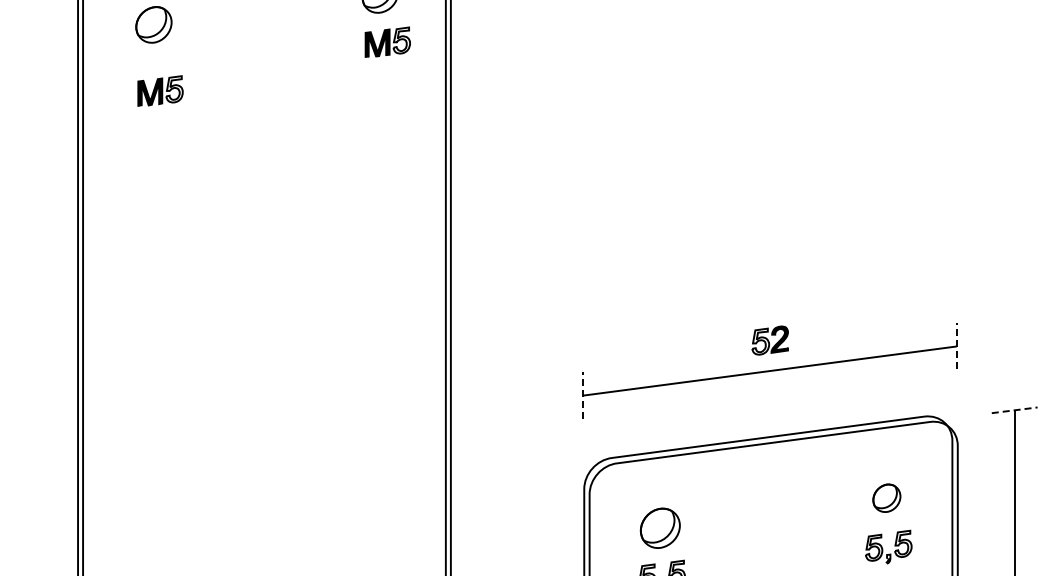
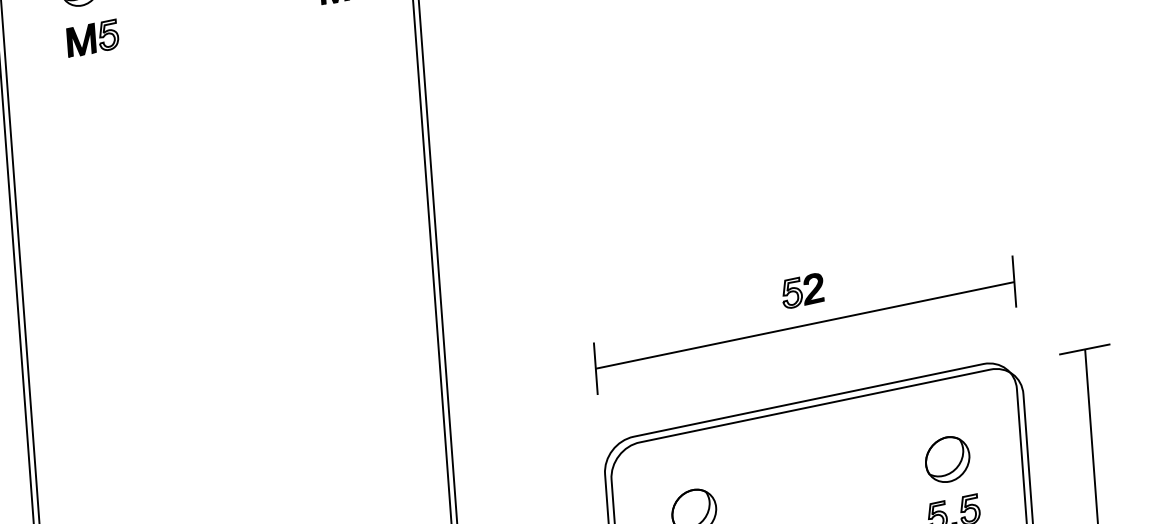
part: (160, 90) -> (92, 37), moved
line: (957, 345) -> (1014, 280), dashed -> solid
line: (582, 395) -> (595, 368), dashed -> solid
line: (1015, 410) -> (1085, 349), dashed -> solid
part: (886, 497) -> (947, 458), size x1.43

